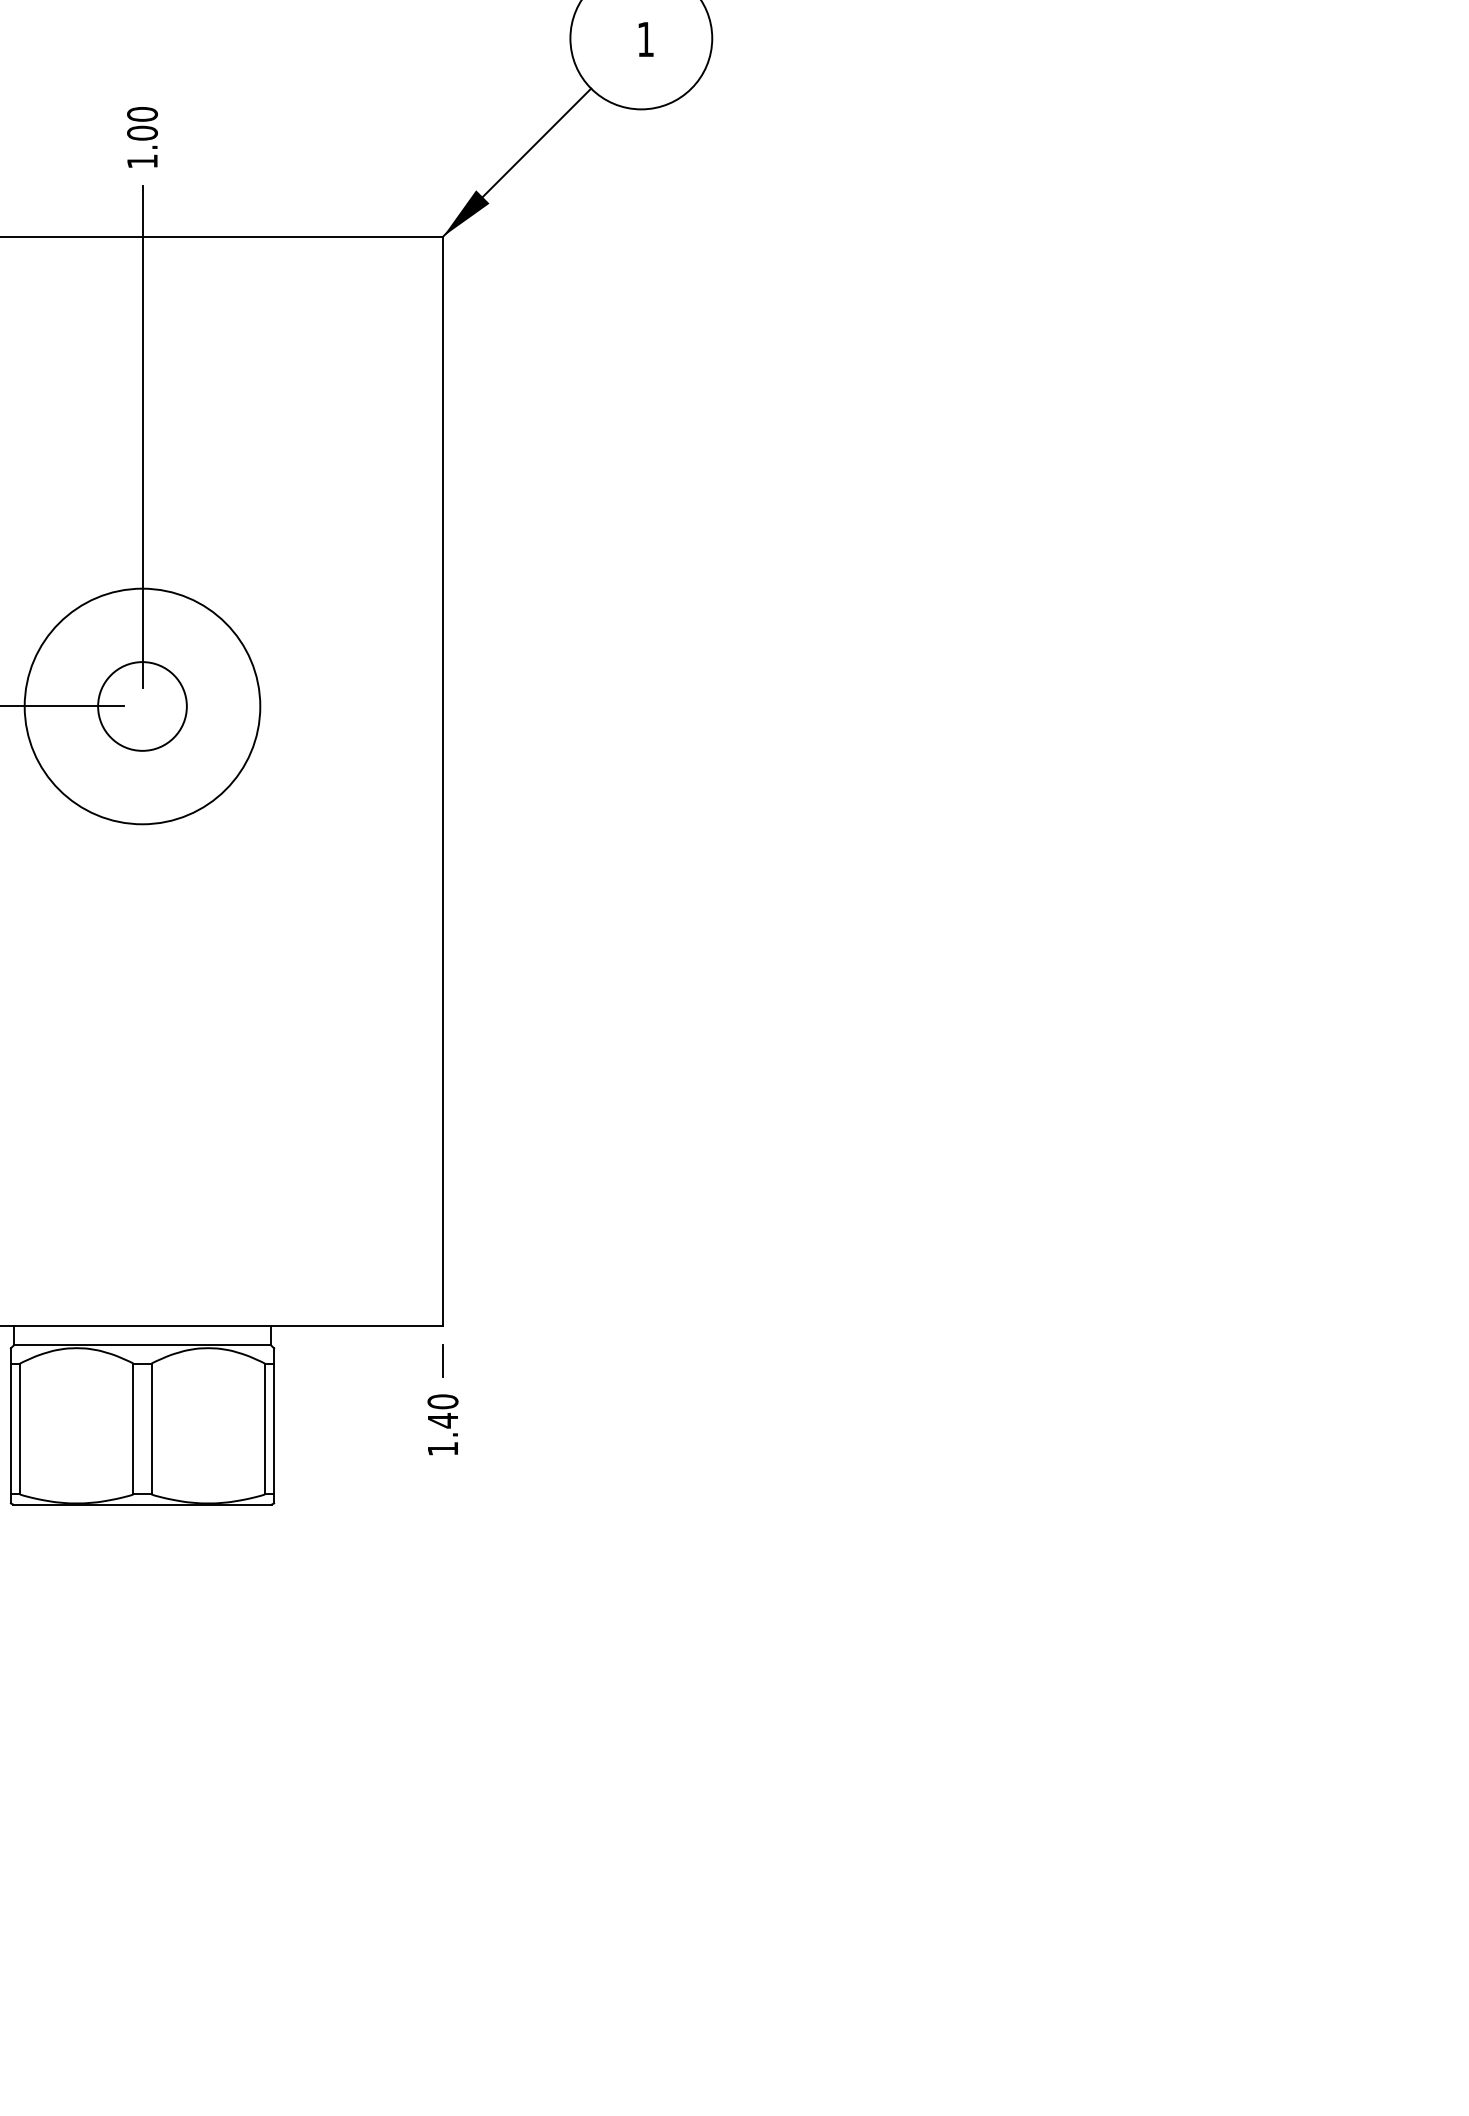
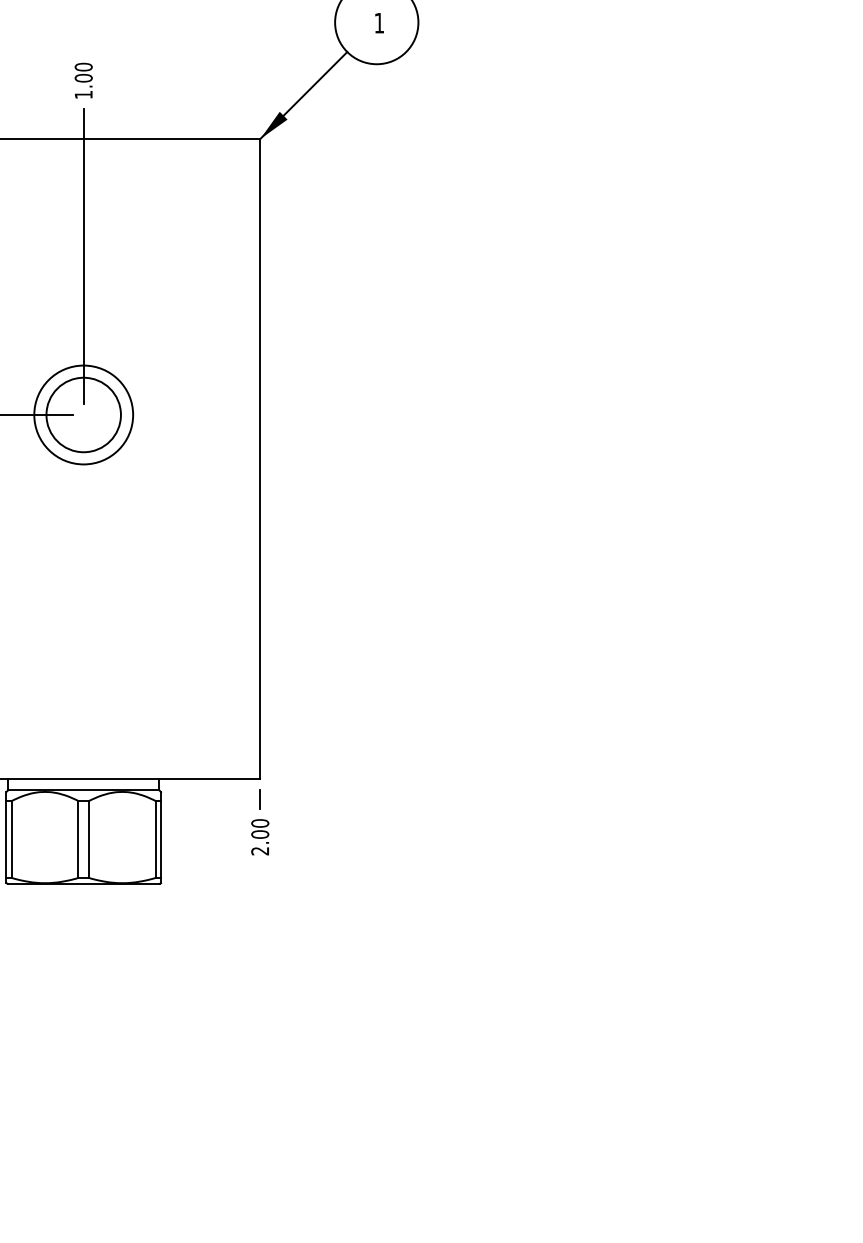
circle: (142, 705) -> (83, 414), size x0.71
circle: (142, 705) -> (83, 414), size x1.43
text: (443, 1434) -> (260, 842), 1.40 -> 2.00

